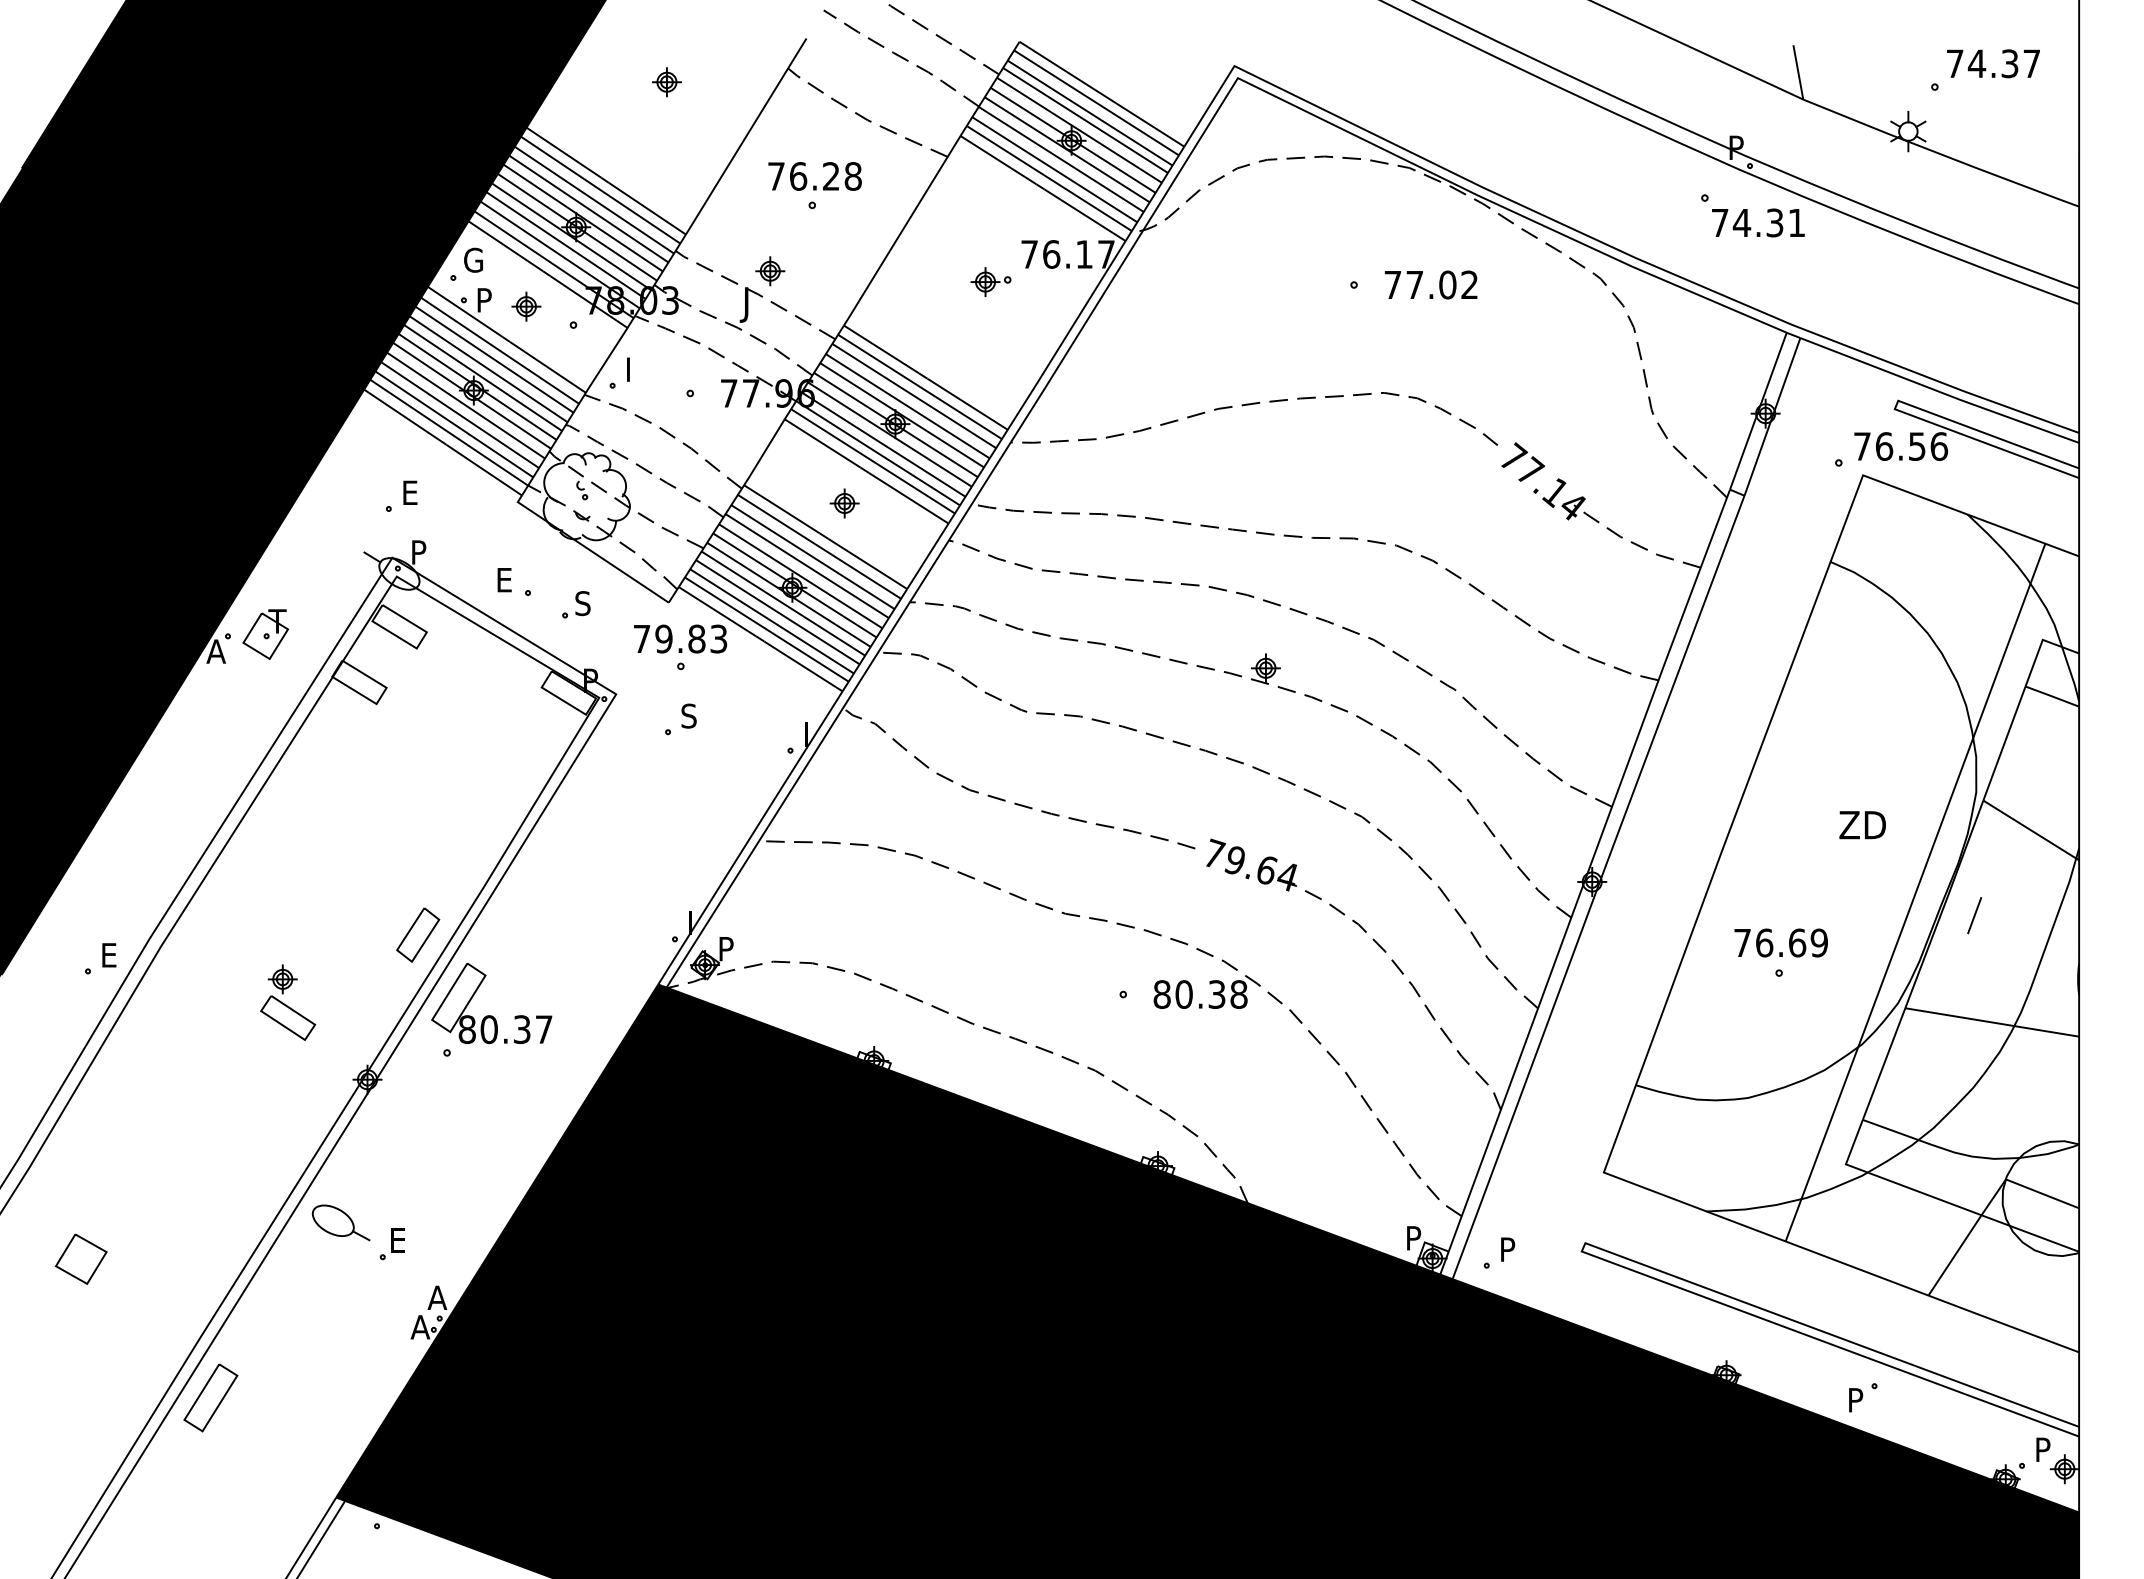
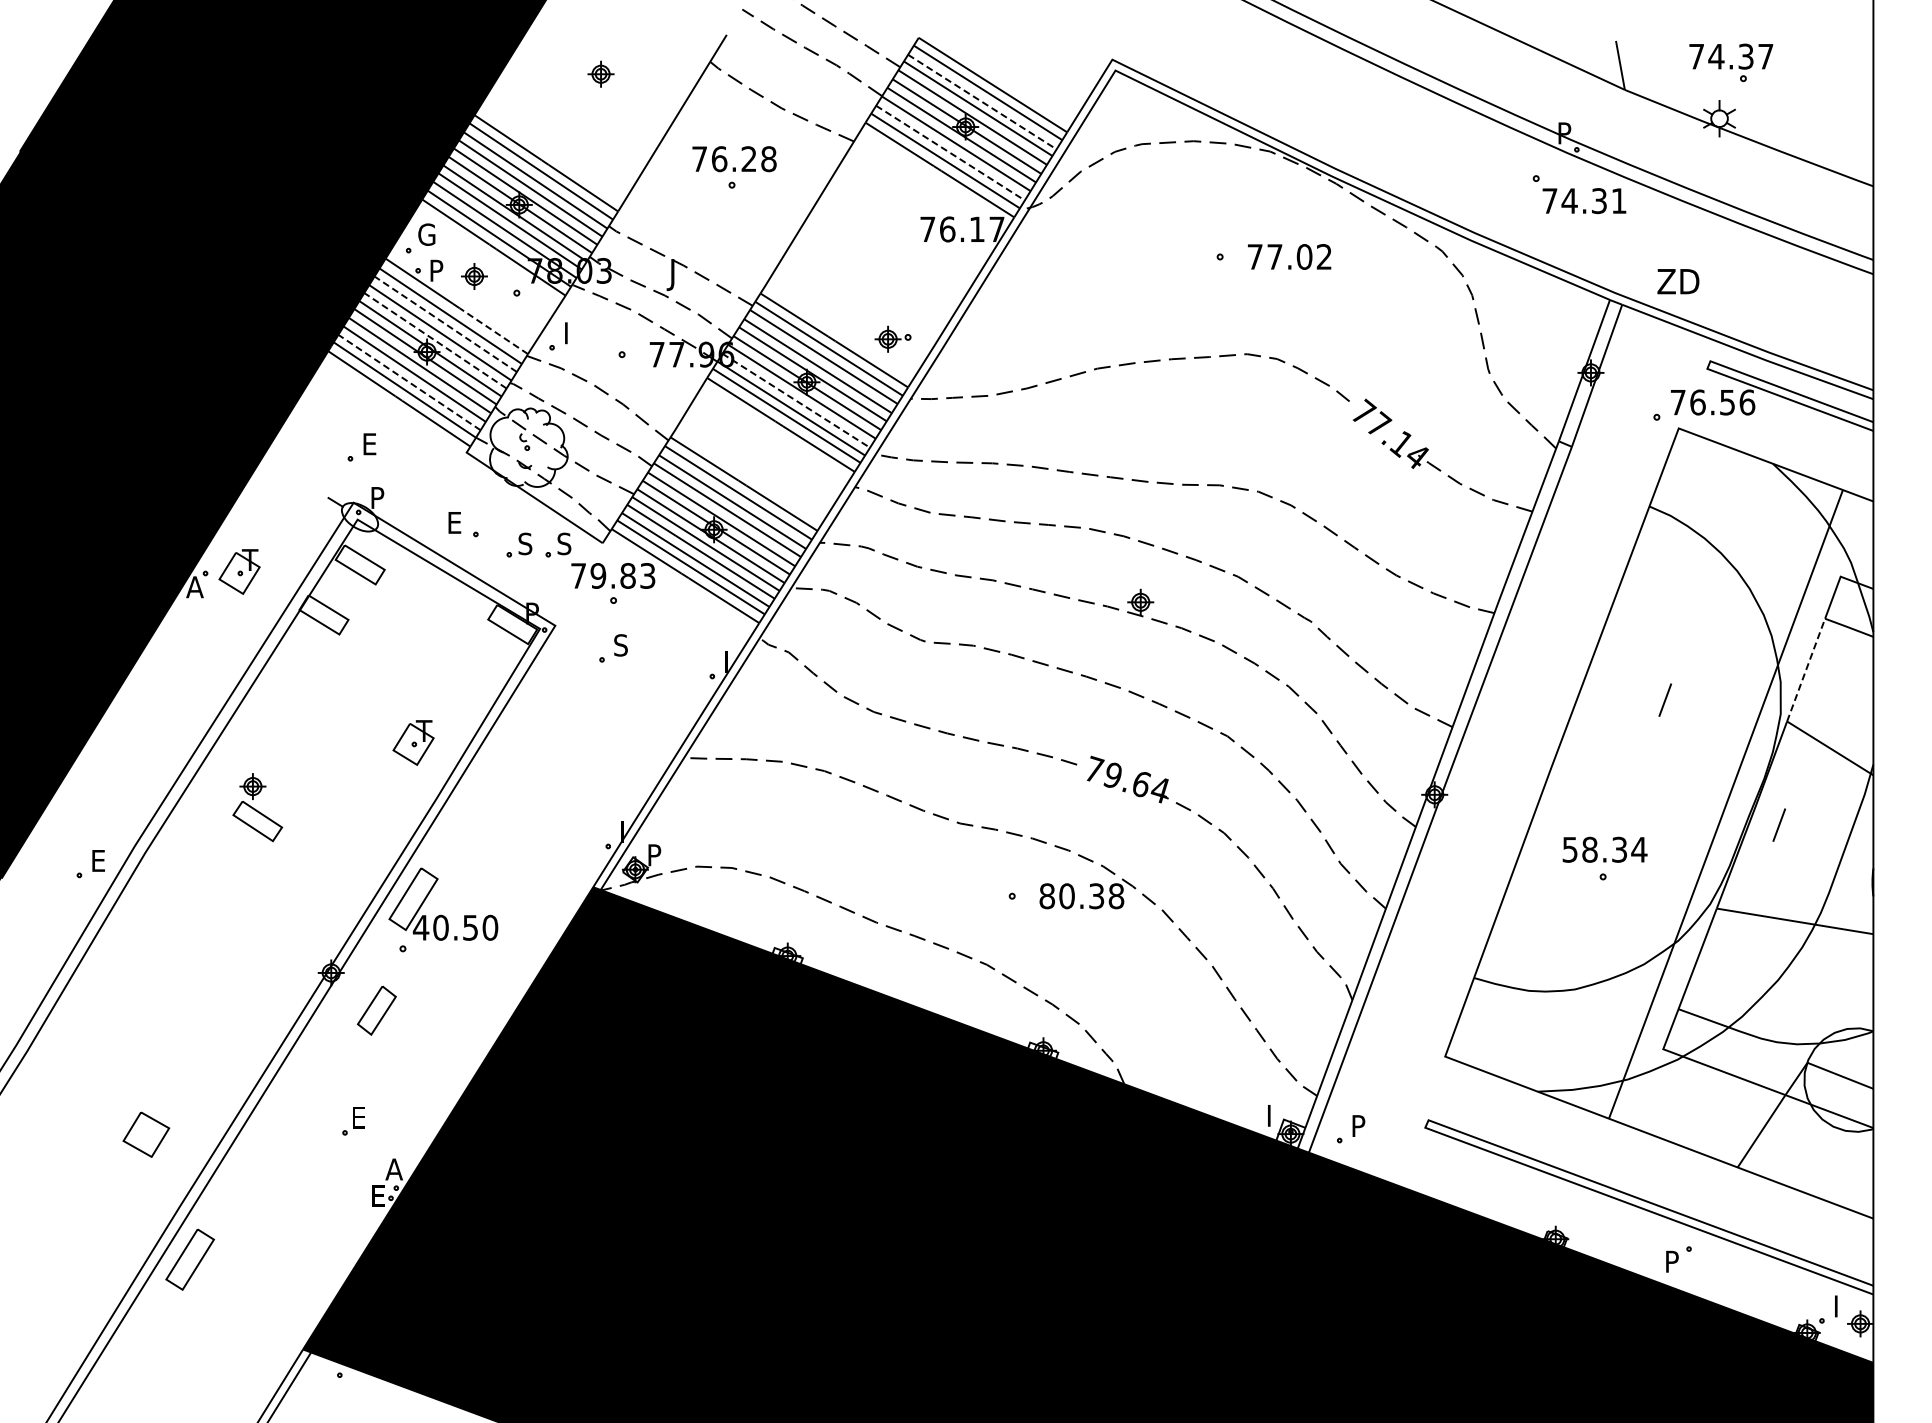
text: (1993, 63) -> (1731, 56), moved
line: (1090, 113) -> (982, 102), solid -> dashed
line: (1054, 170) -> (950, 153), solid -> dashed
part: (769, 271) -> (693, 244), removed
part: (990, 281) -> (892, 338), moved
line: (494, 359) -> (445, 324), solid -> dashed
line: (547, 366) -> (493, 330), solid -> dashed
line: (483, 377) -> (435, 340), solid -> dashed
line: (454, 424) -> (409, 382), solid -> dashed
line: (883, 444) -> (796, 400), solid -> dashed
part: (843, 503) -> (760, 453), removed
part: (619, 604) -> (558, 544), added
line: (2004, 743) -> (1806, 670), solid -> dashed
line: (1847, 776) -> (1664, 699), added
part: (458, 823) -> (413, 742), added
text: (1862, 825) -> (1678, 281), moved
part: (417, 934) -> (376, 1010), moved
text: (1780, 942) -> (1604, 849), 76.69 -> 58.34
part: (287, 1002) -> (257, 807), moved
text: (505, 1029) -> (455, 927), 80.37 -> 40.50
part: (341, 1222) -> (307, 1101), removed
text: (1415, 1233) -> (1275, 1111), P -> I
part: (81, 1258) -> (146, 1134), moved
text: (419, 1326) -> (378, 1195), A -> E
text: (2044, 1444) -> (1842, 1301), P -> I

